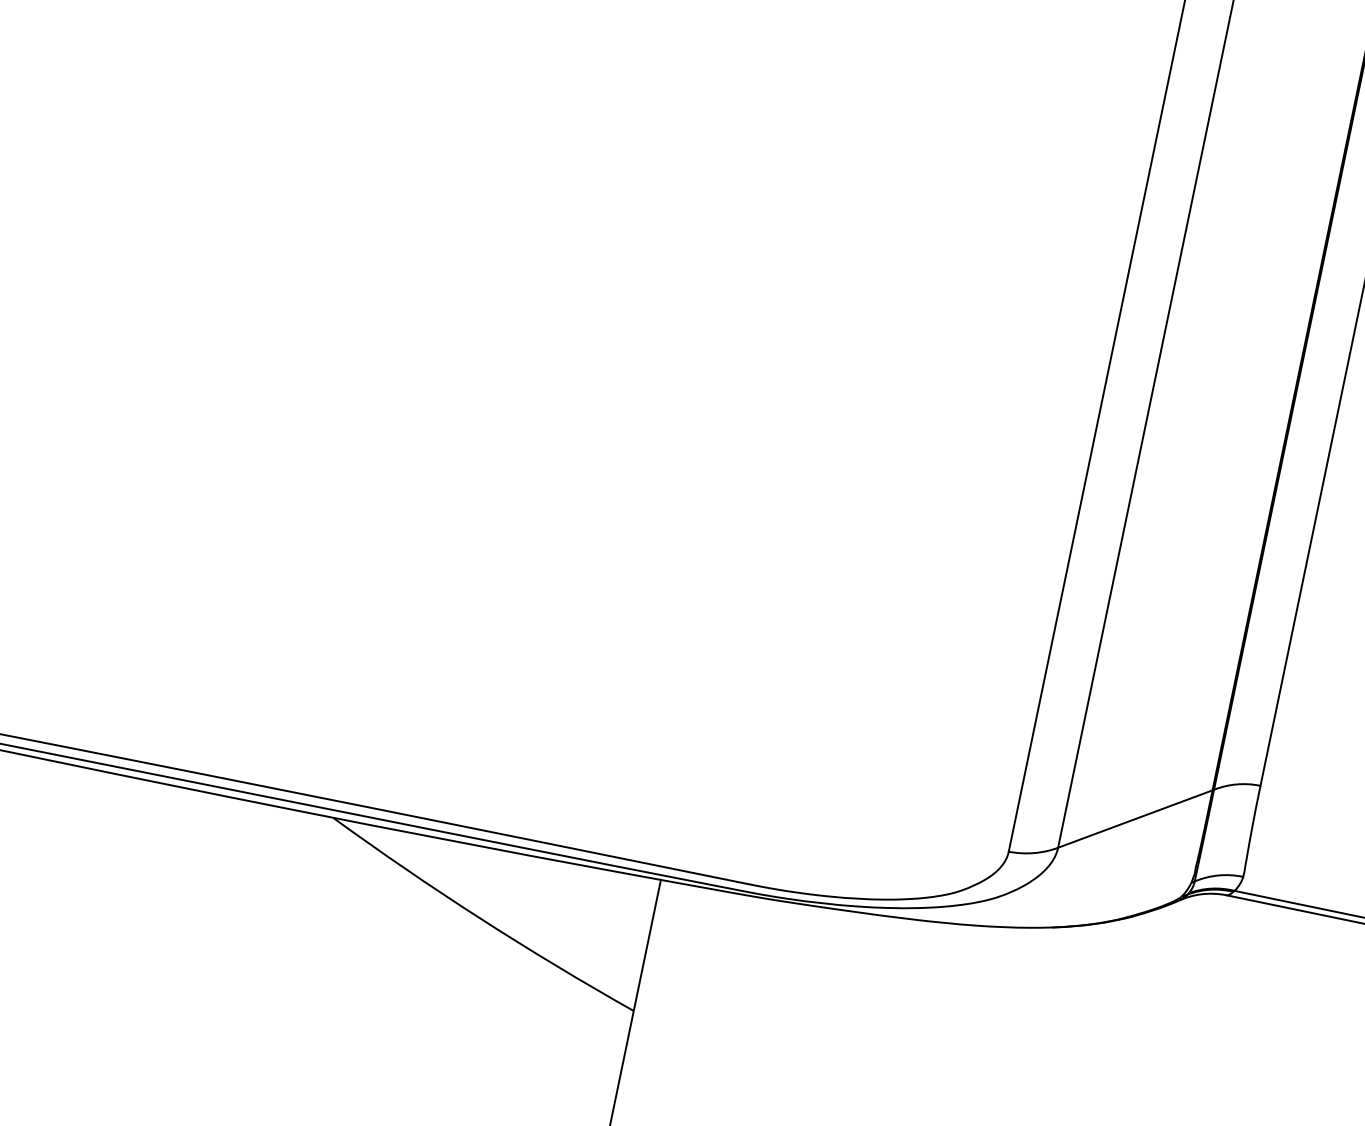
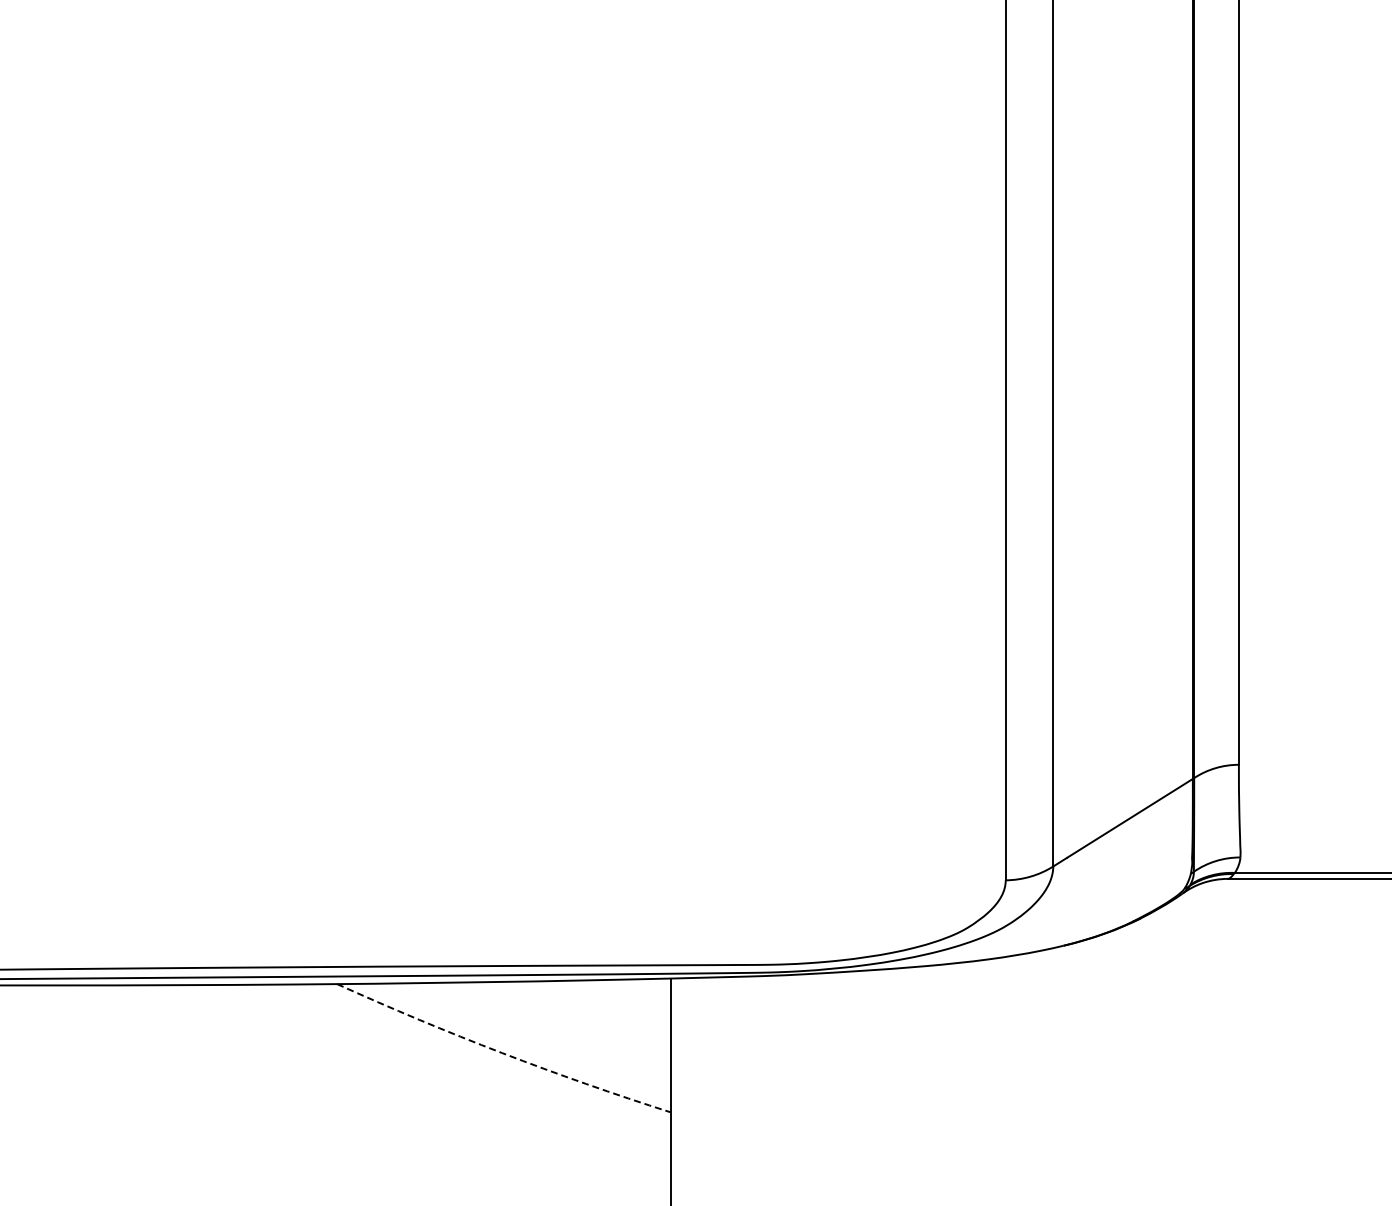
arc: (480, 919) -> (502, 1053), solid -> dashed

